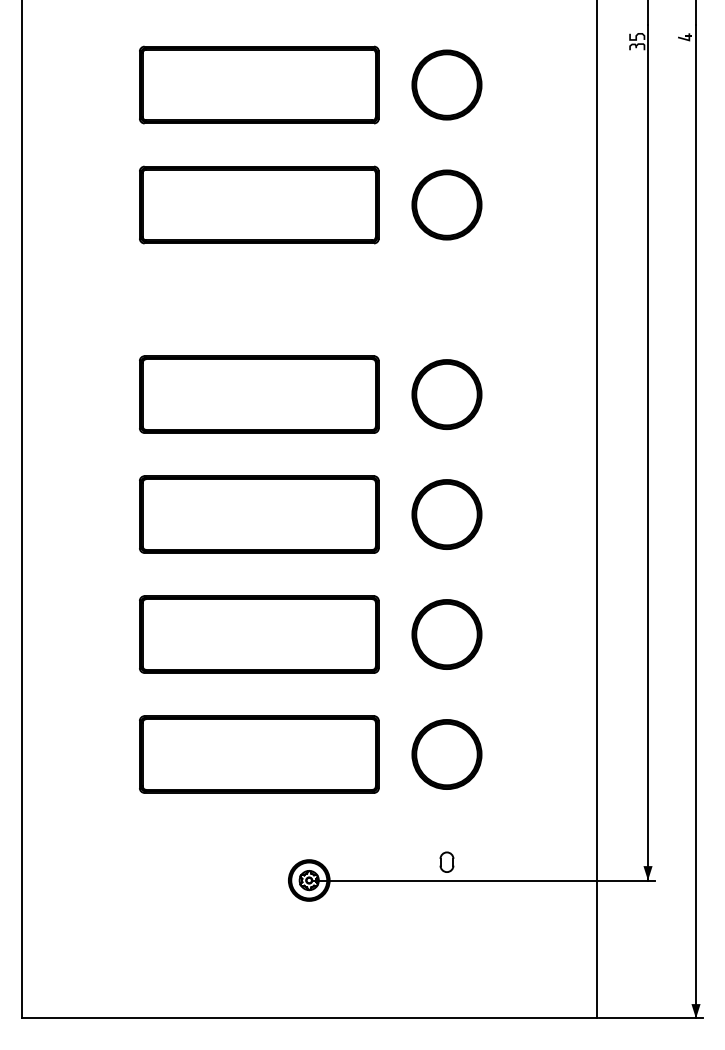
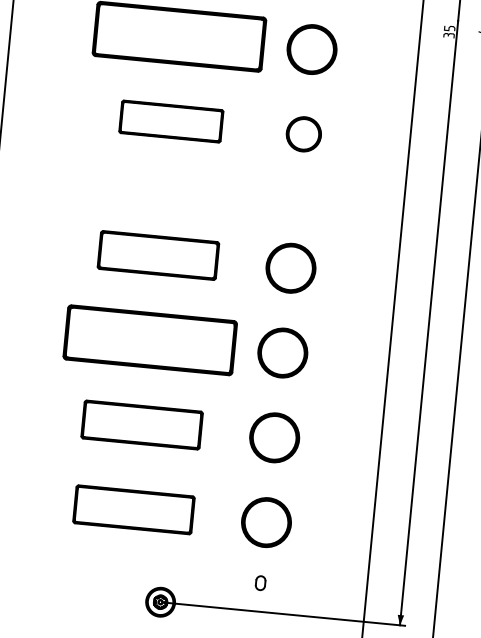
part: (259, 204) -> (171, 121), size x0.6
part: (446, 204) -> (303, 133), size x0.7
part: (259, 394) -> (158, 255), size x0.7
part: (259, 634) -> (142, 425), size x0.7
part: (259, 754) -> (134, 509), size x0.7
part: (446, 861) -> (260, 582), moved

